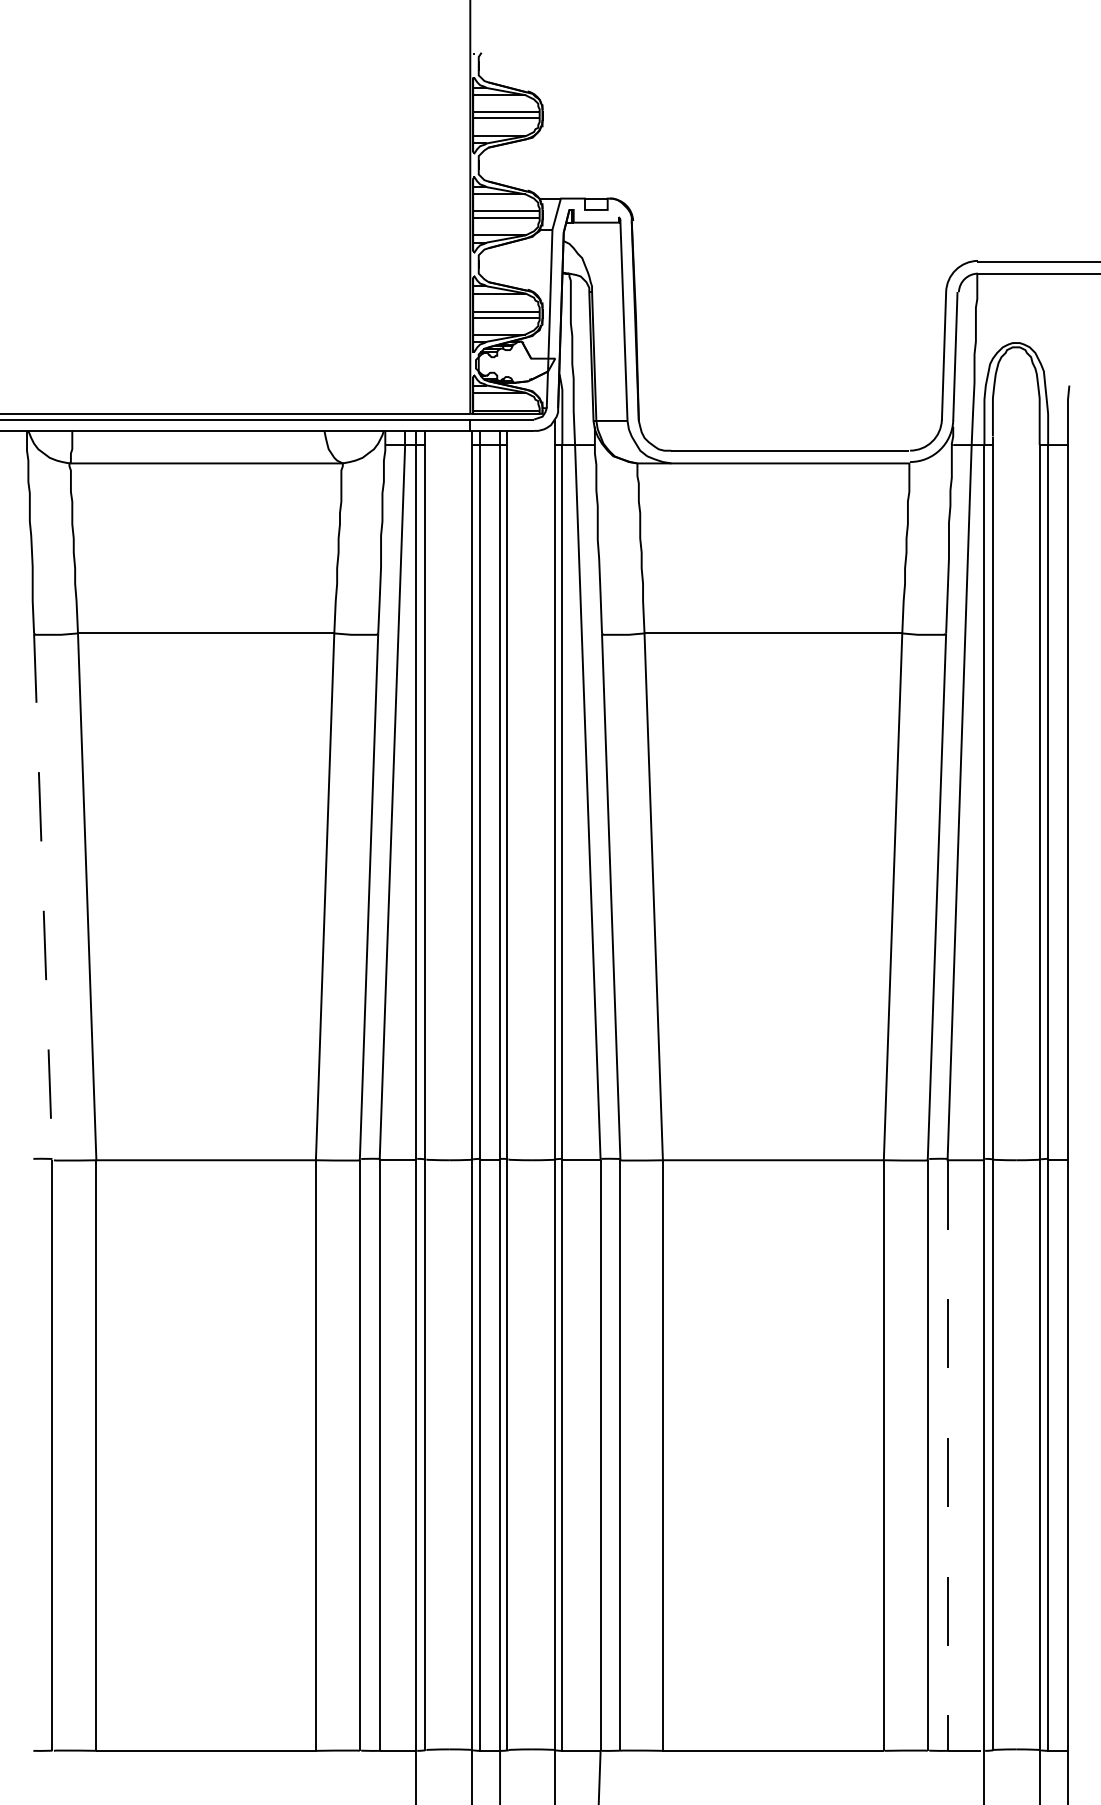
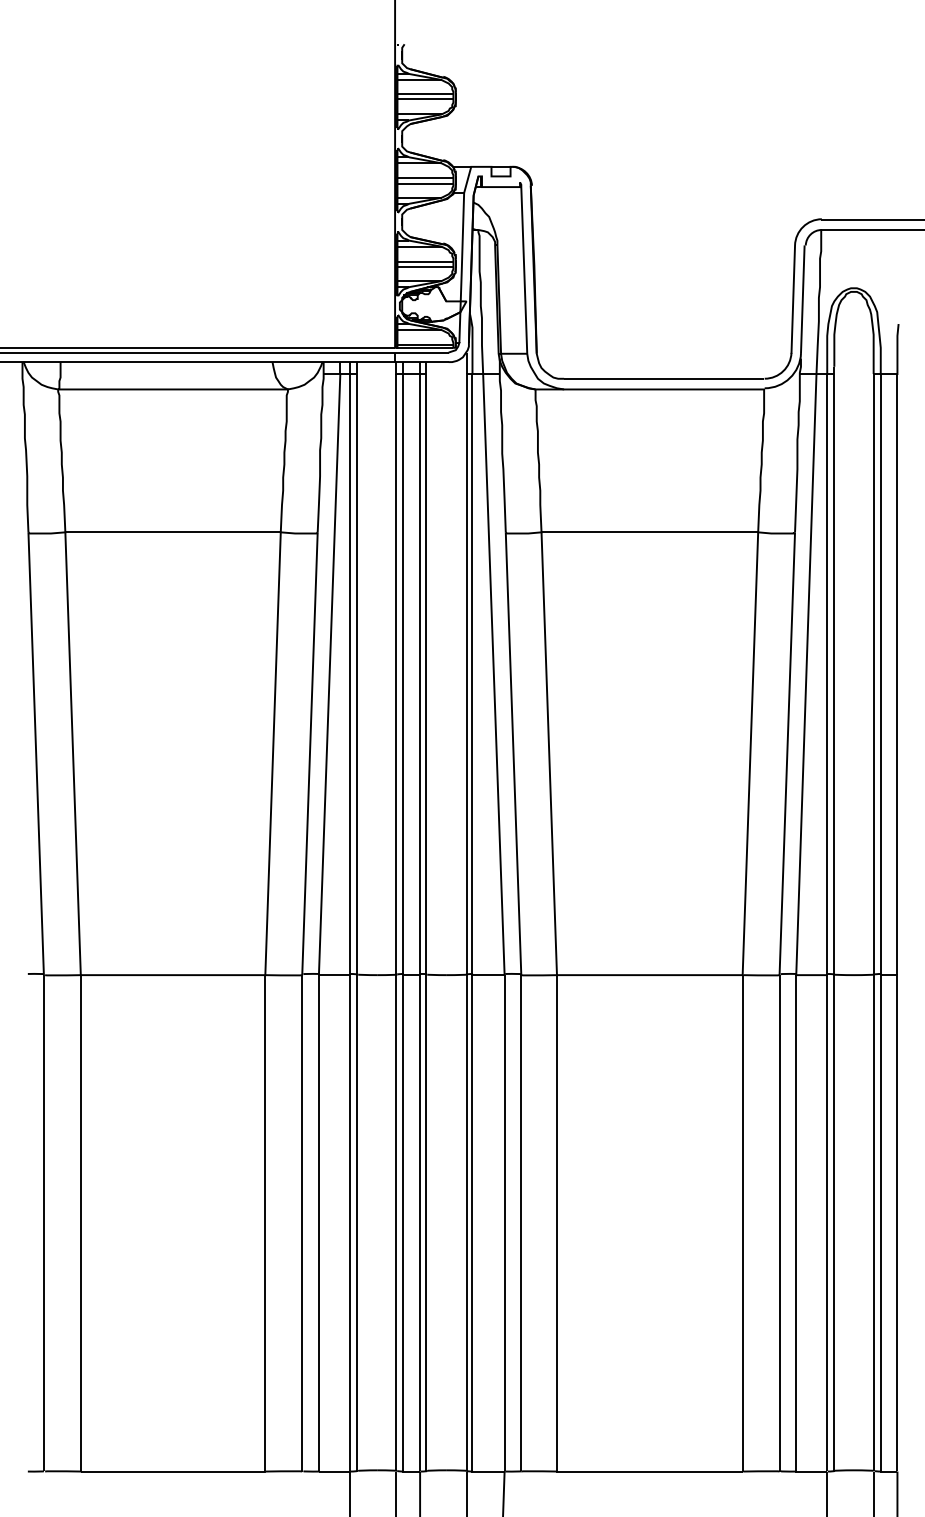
line: (43, 896) -> (36, 753), dashed -> solid
line: (947, 1475) -> (796, 1240), dashed -> solid

